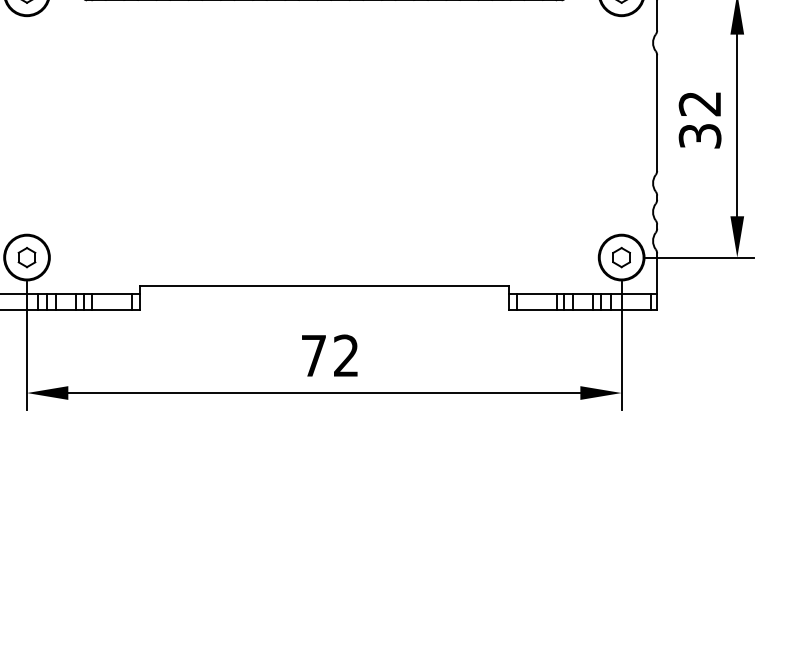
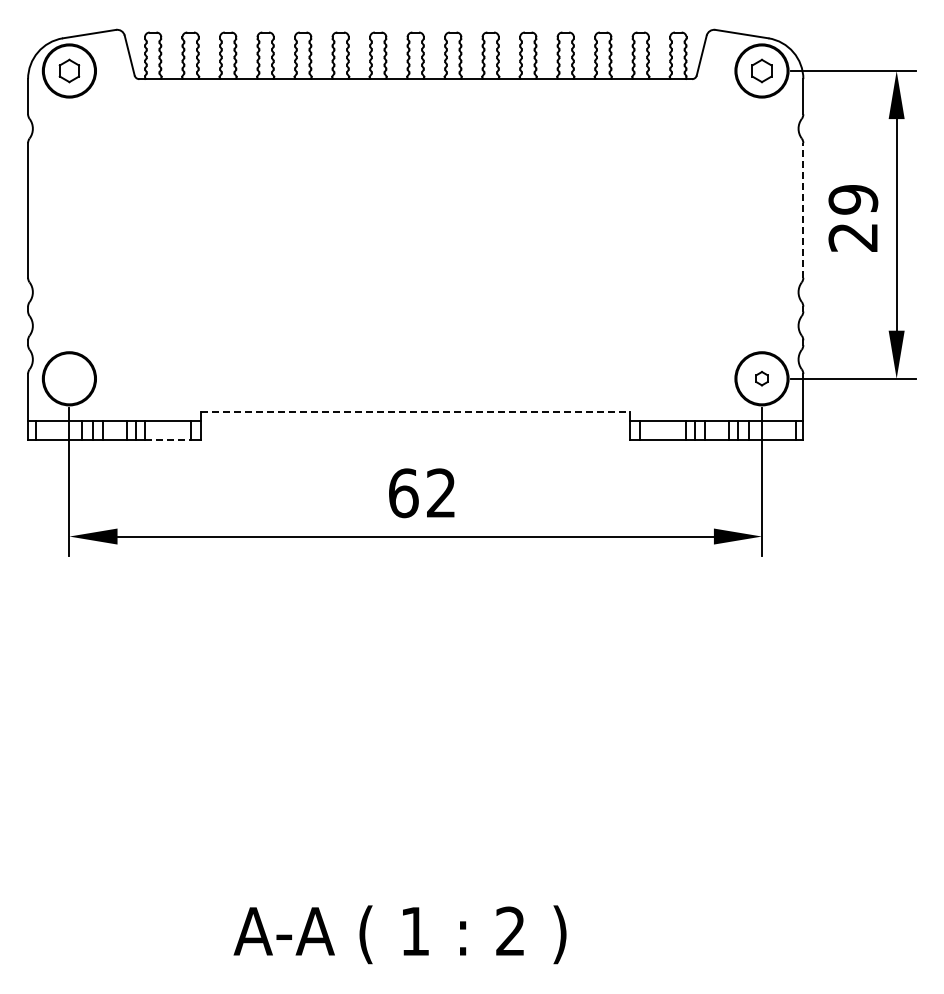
line: (657, 112) -> (803, 209), solid -> dashed
text: (700, 119) -> (853, 218), 32 -> 29
part: (27, 257) -> (69, 378), removed
part: (621, 257) -> (761, 378), size x0.6
line: (325, 285) -> (416, 411), solid -> dashed
line: (112, 310) -> (168, 440), solid -> dashed
text: (313, 356) -> (403, 493), 72 -> 62

